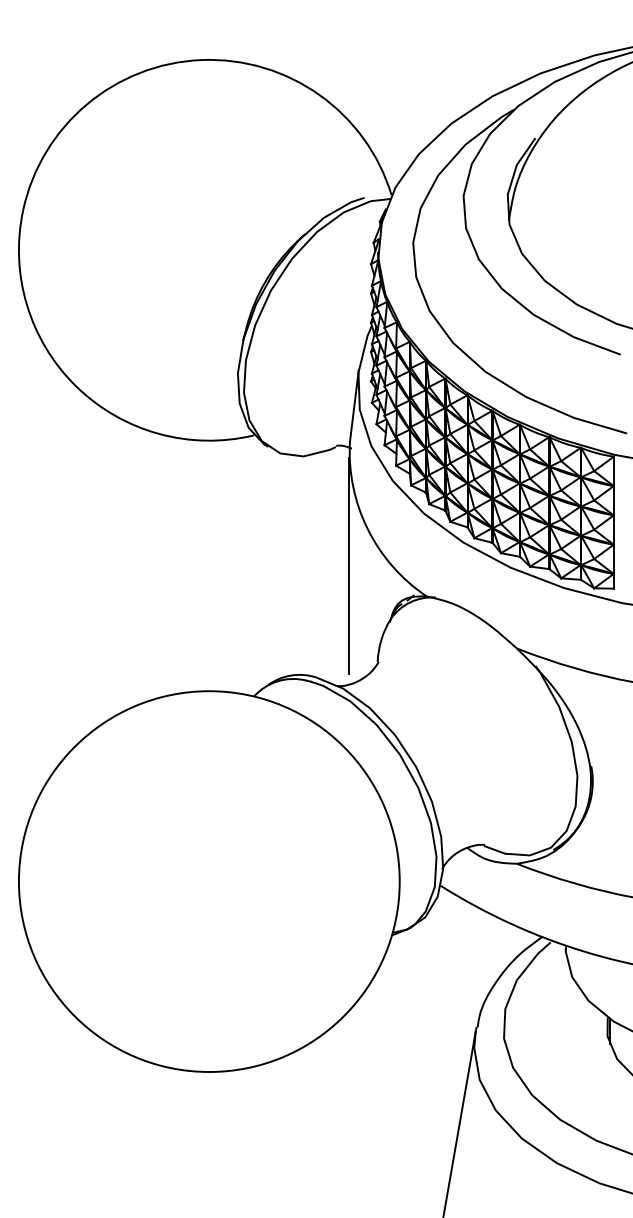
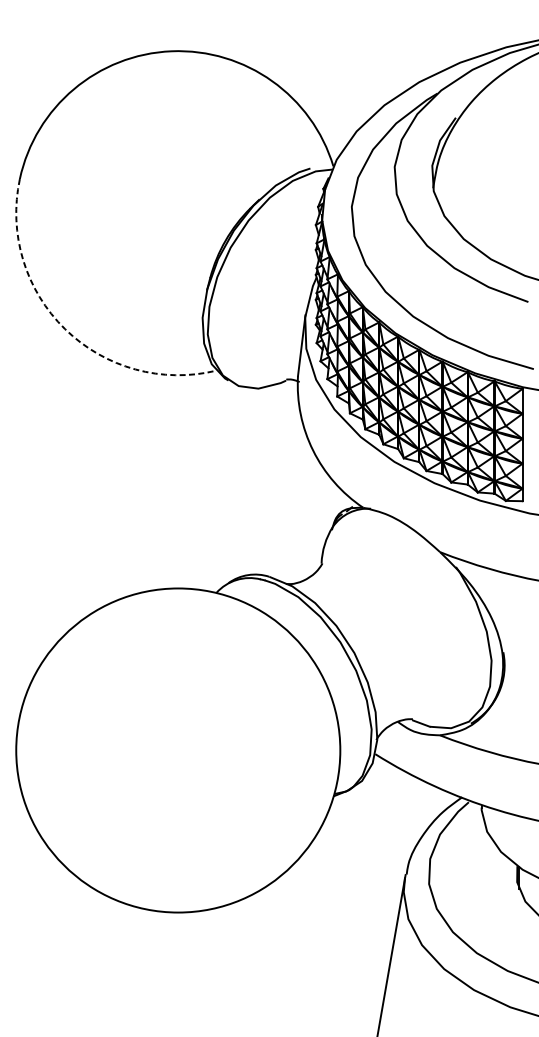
arc: (76, 386) -> (65, 329), solid -> dashed
line: (348, 565) -> (296, 481), removed

